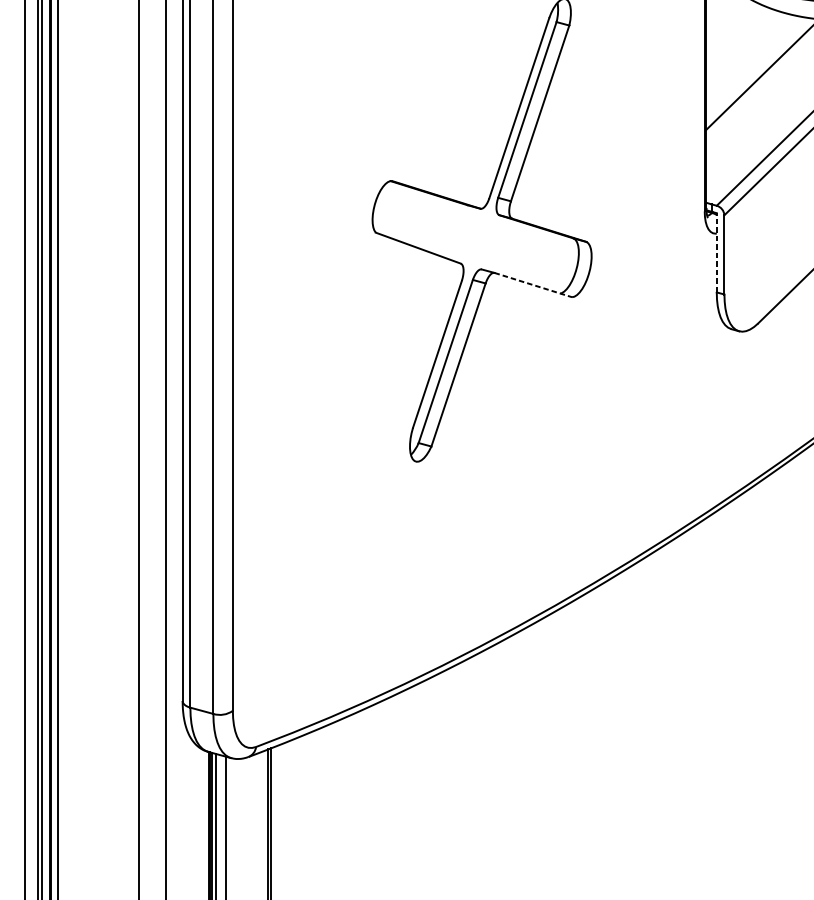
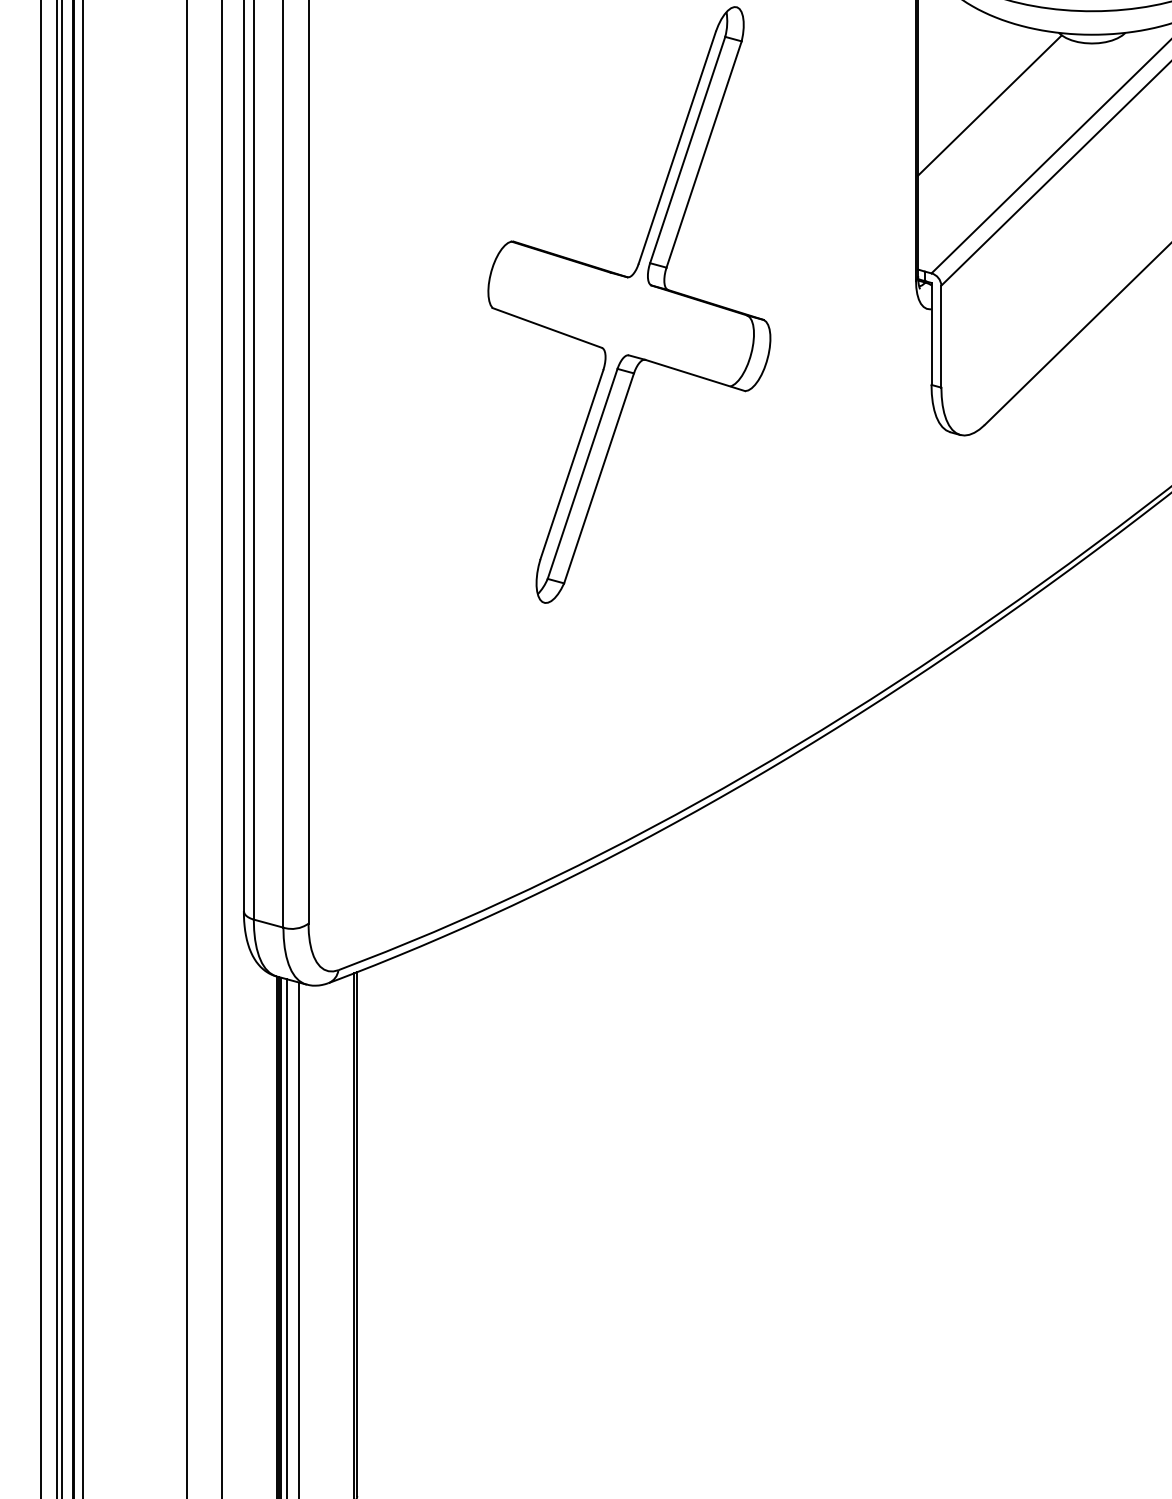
line: (716, 252) -> (931, 333), dashed -> solid
line: (533, 285) -> (695, 375), dashed -> solid

